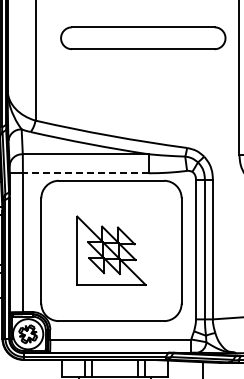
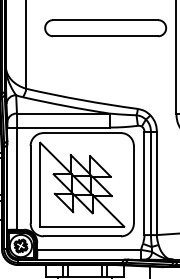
line: (85, 173) -> (63, 127), dashed -> solid
part: (111, 250) -> (82, 184), size x1.67

